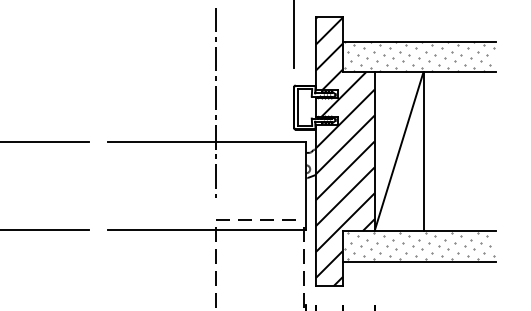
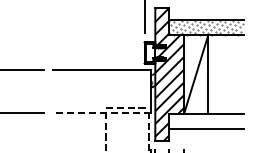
line: (216, 104) -> (106, 51), removed
line: (206, 230) -> (101, 113), solid -> dashed
hatch: (418, 244) -> (205, 120), removed

